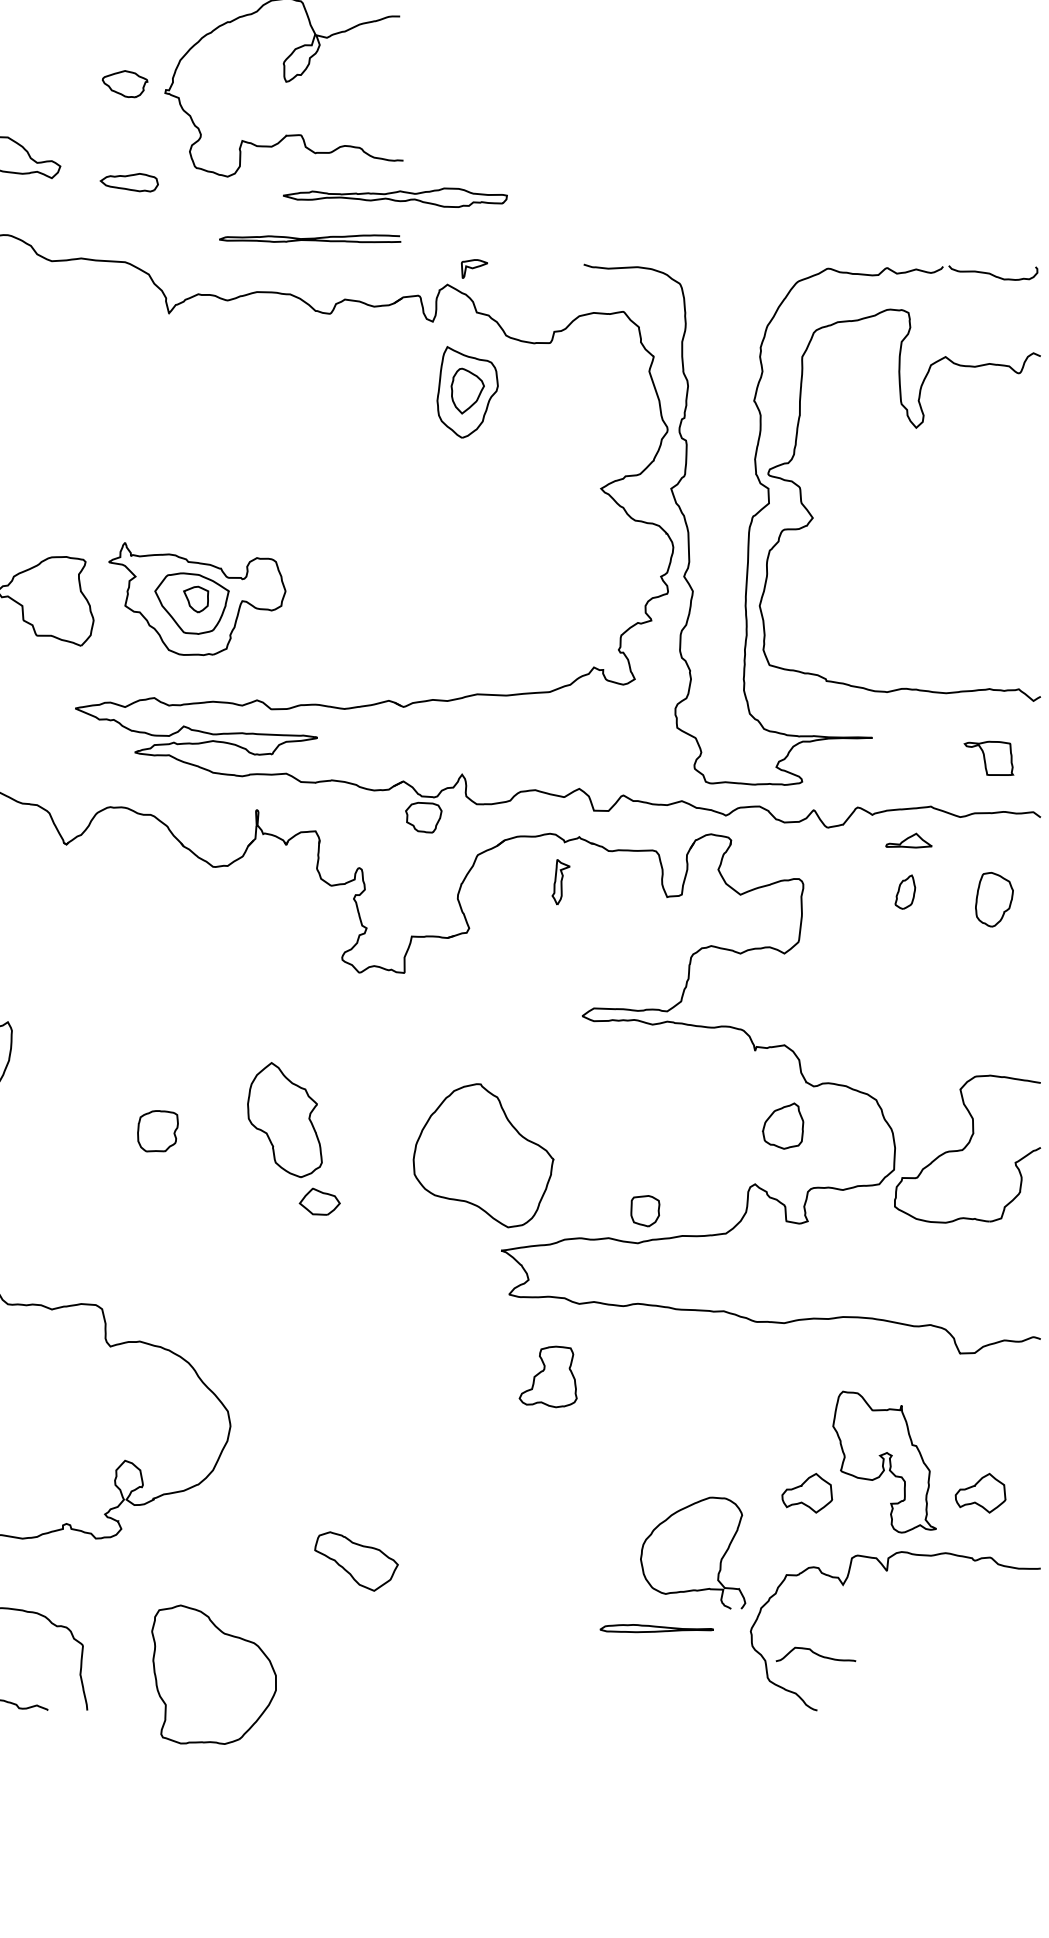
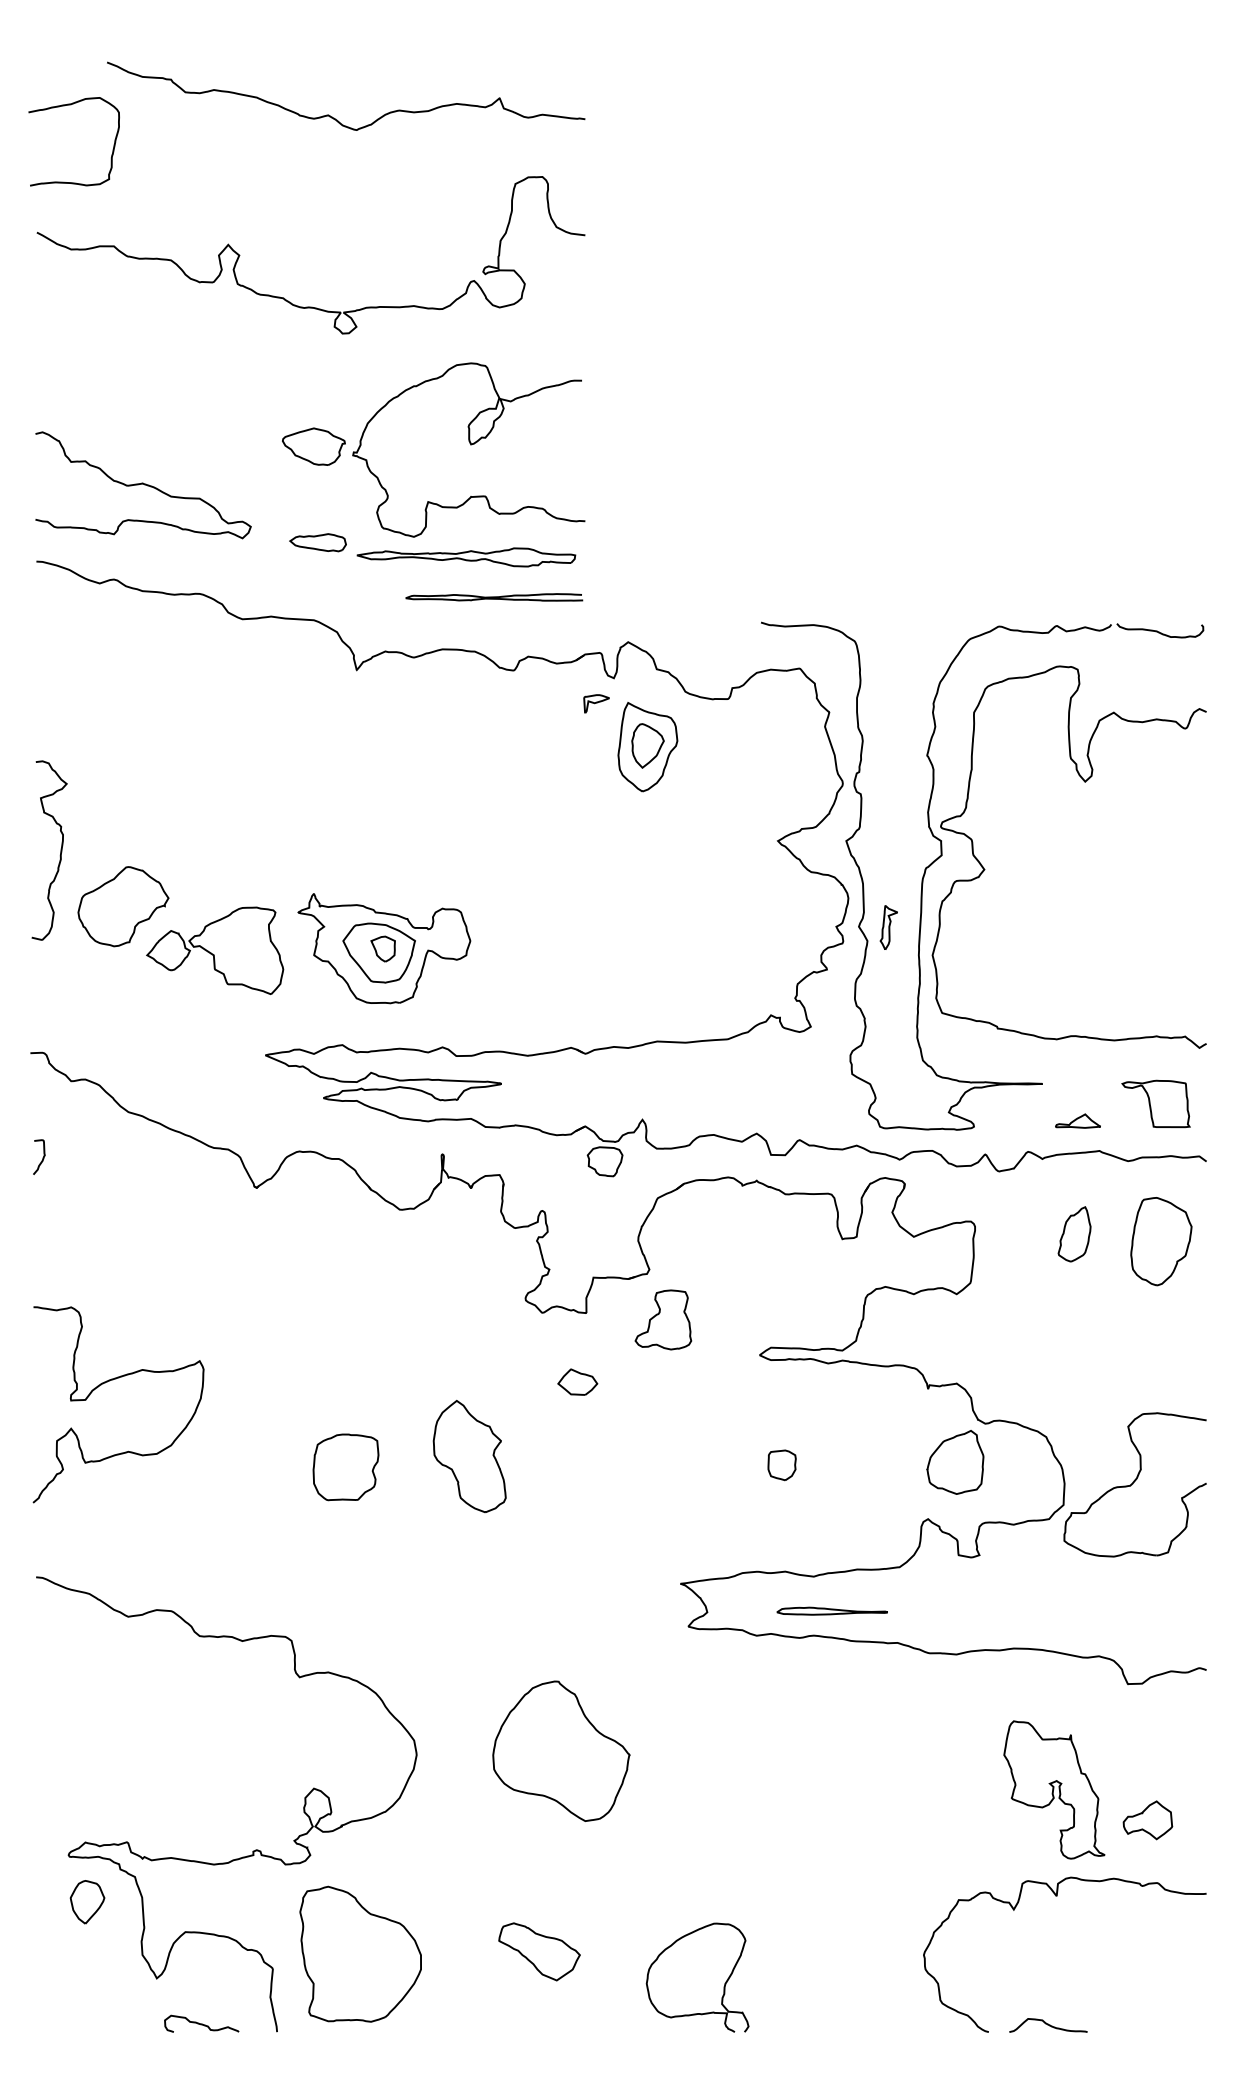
part: (124, 83) -> (313, 446), size x1.43
part: (395, 197) -> (466, 557), moved
part: (474, 268) -> (596, 703), moved
part: (988, 757) -> (1155, 1103), size x1.43
part: (908, 840) -> (1077, 1120), moved
part: (560, 882) -> (888, 927), moved
part: (905, 892) -> (1074, 1234), size x1.67
part: (994, 899) -> (1161, 1241), size x1.67
part: (783, 1126) -> (955, 1462), size x1.43
part: (157, 1131) -> (345, 1467), size x1.67
part: (483, 1154) -> (561, 1750), moved
part: (319, 1201) -> (577, 1381), moved
part: (644, 1211) -> (781, 1465), moved
part: (548, 1376) -> (663, 1319), moved
part: (806, 1493) -> (978, 1820), removed
part: (356, 1561) -> (539, 1951), moved
curve: (719, 1562) -> (723, 1986), moved
part: (656, 1627) -> (831, 1610), moved
curve: (816, 1654) -> (1048, 2025), moved
part: (213, 1673) -> (360, 1953), moved

